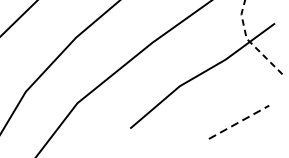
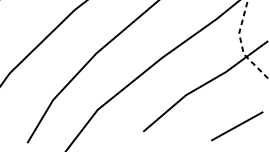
line: (239, 122) -> (237, 126), dashed -> solid

